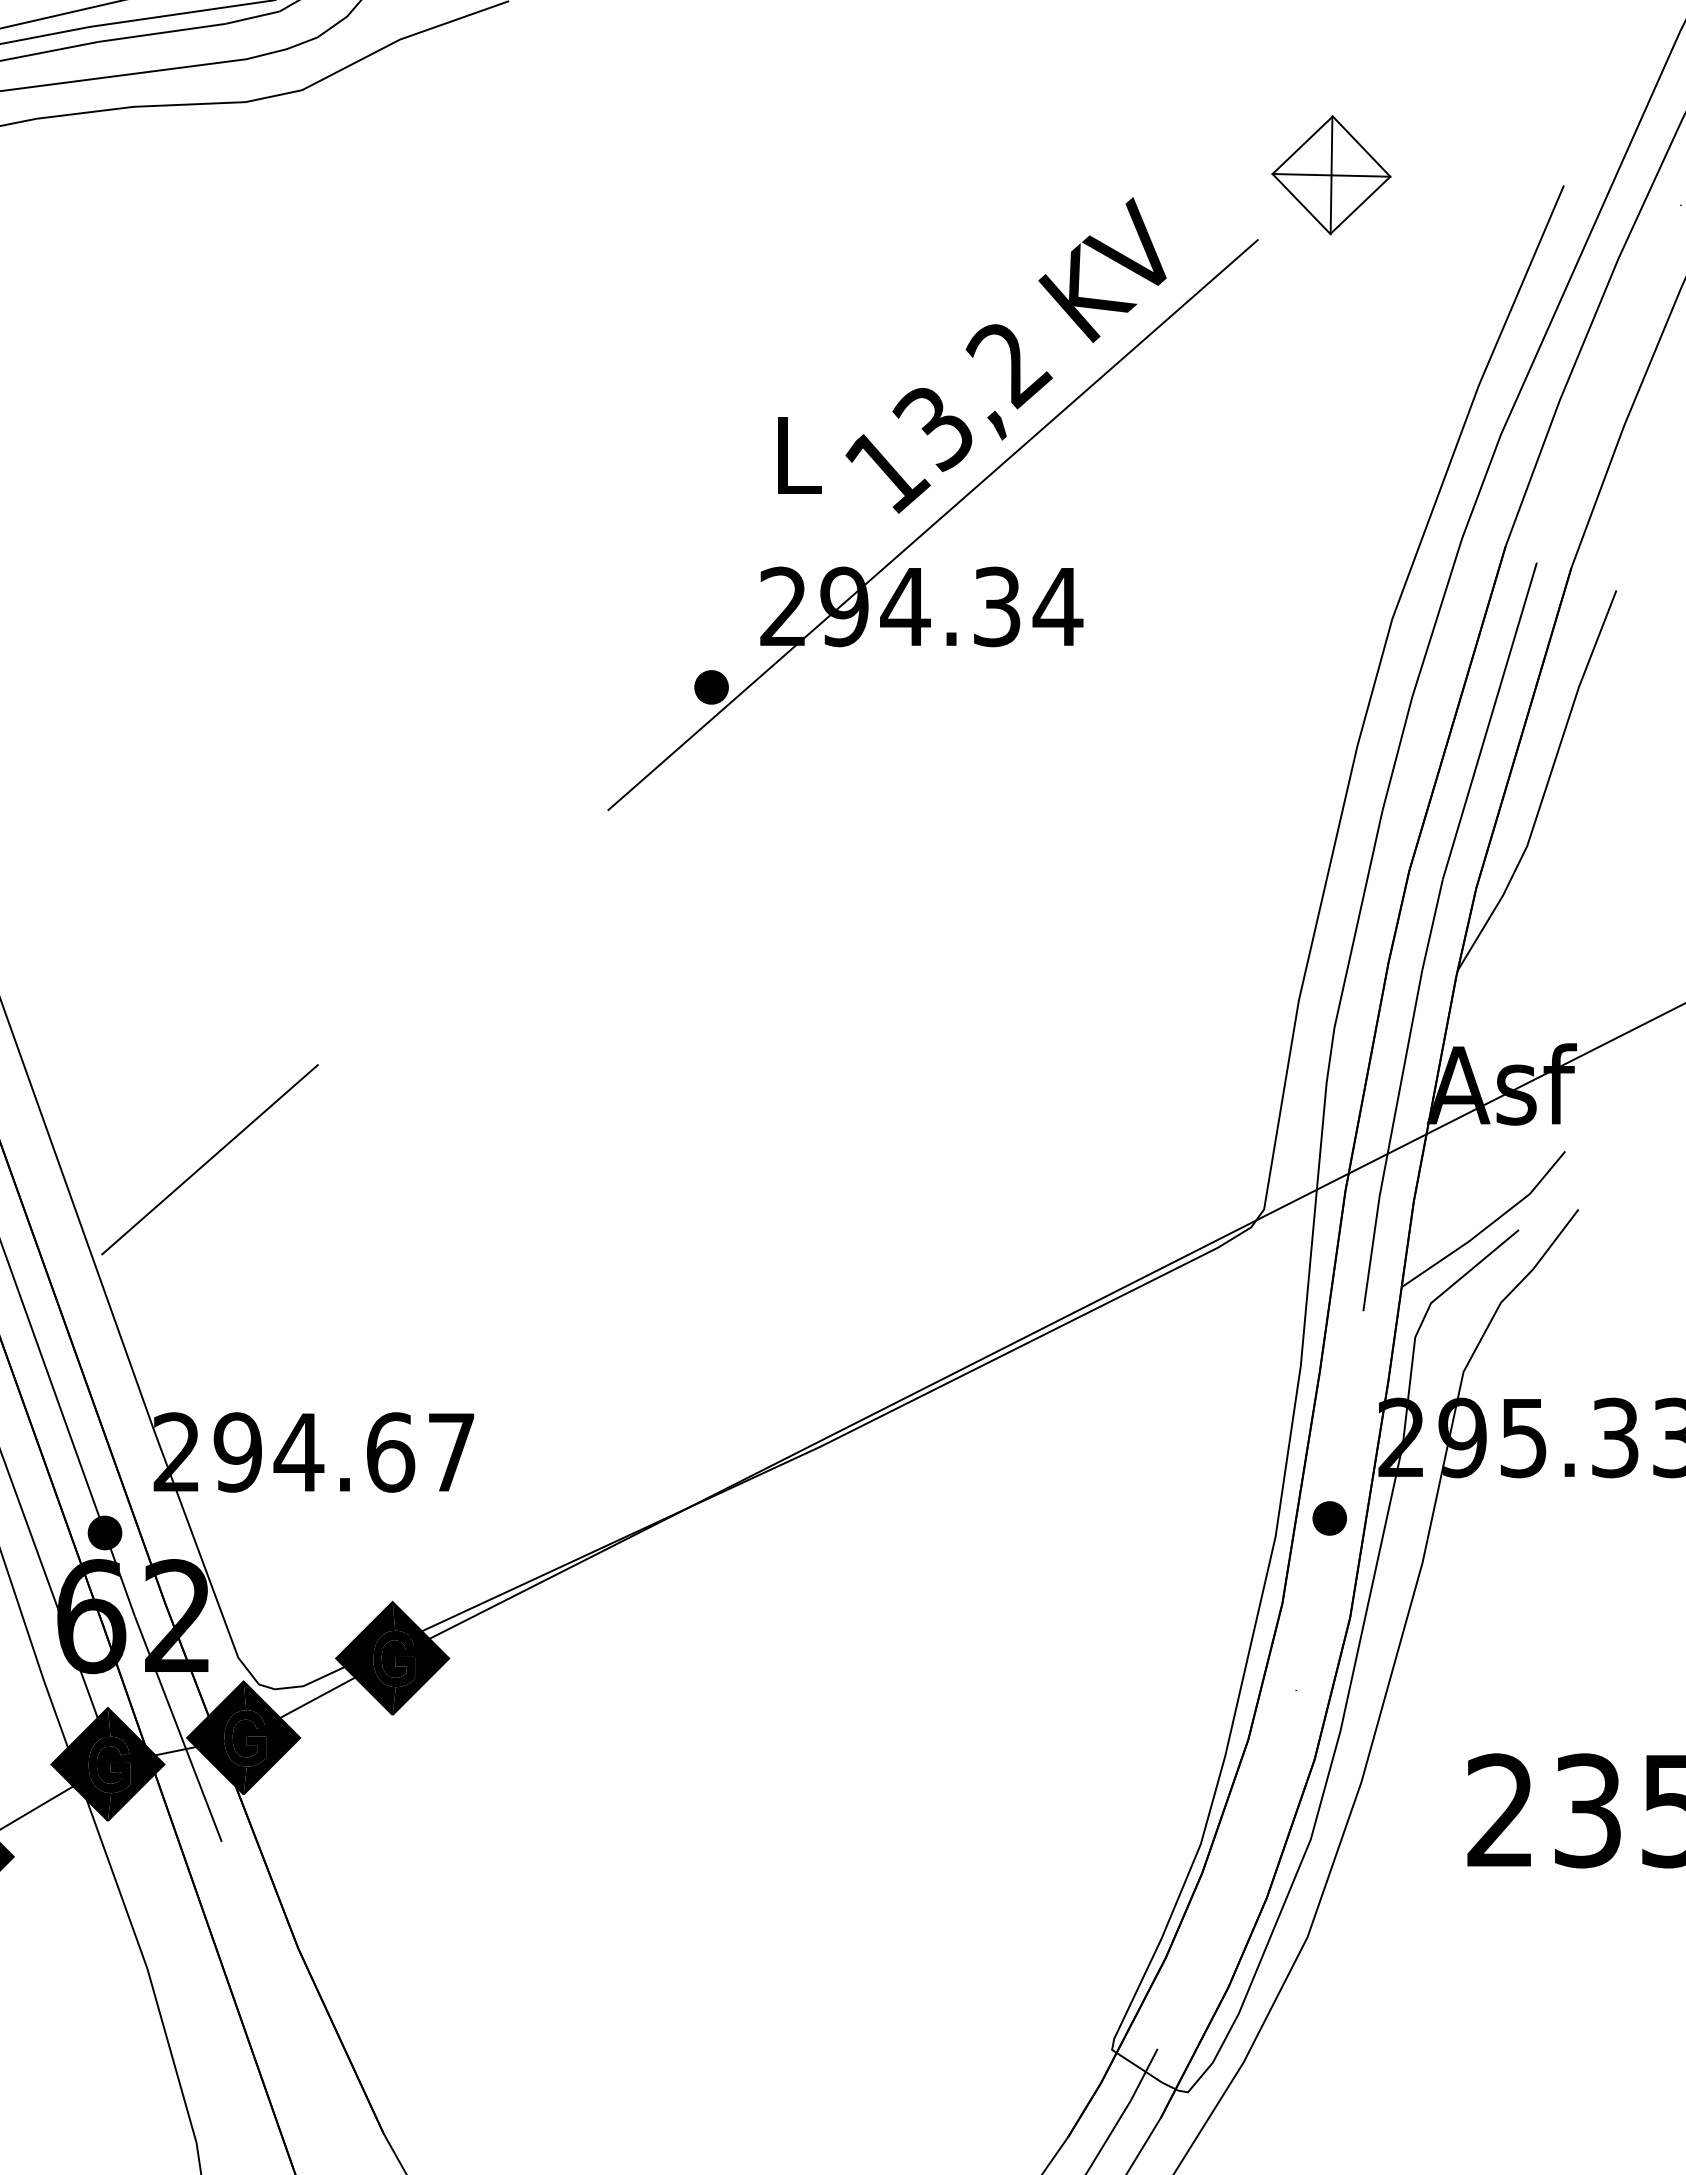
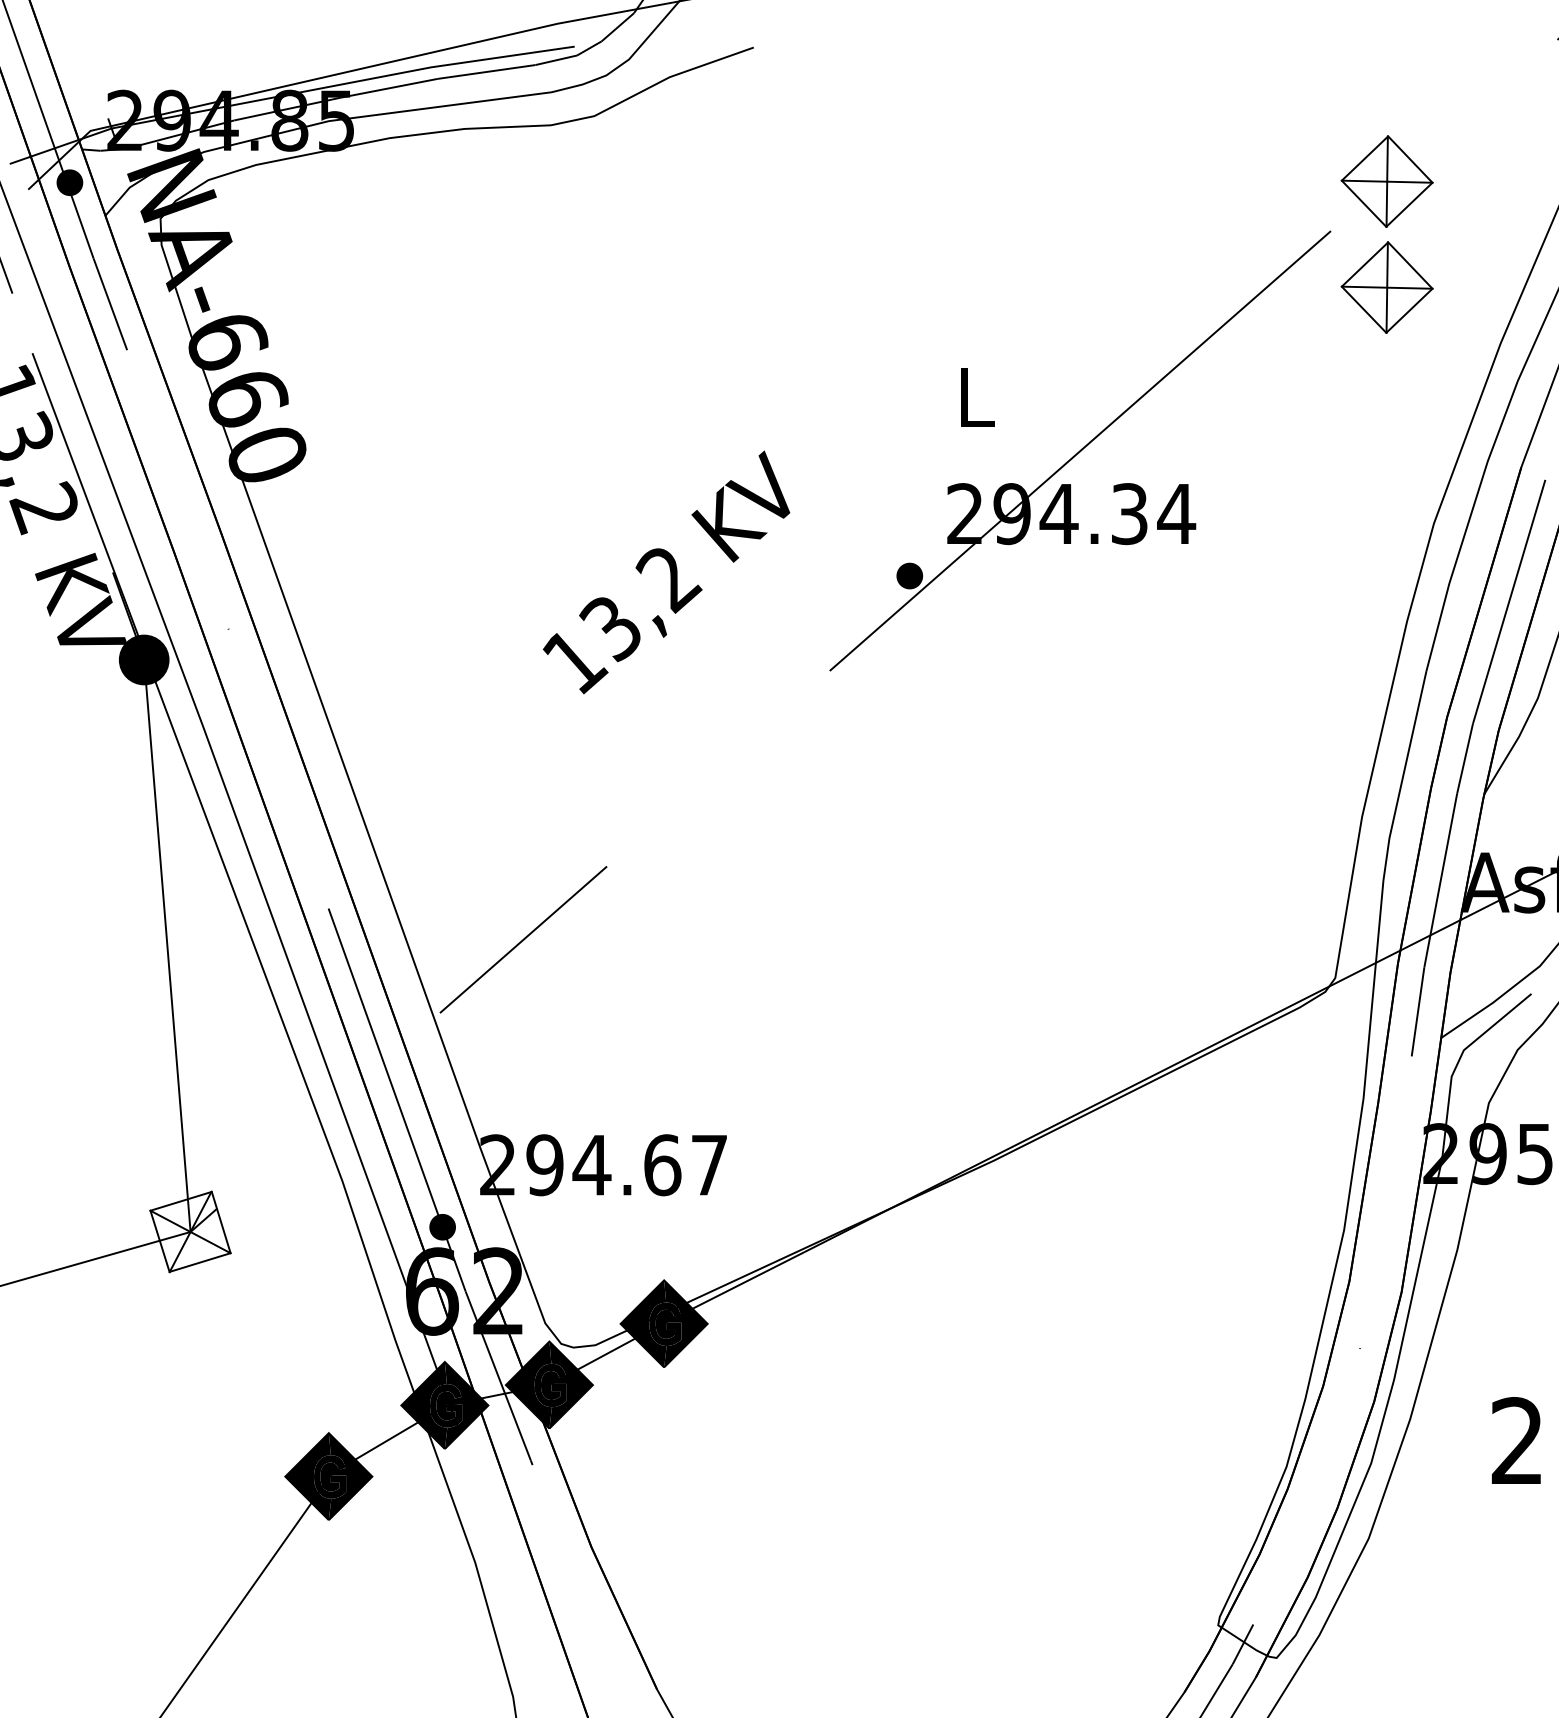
part: (1330, 312) -> (1386, 287), added
text: (1005, 355) -> (666, 572), moved
part: (1329, 1517) -> (1385, 1215), removed

